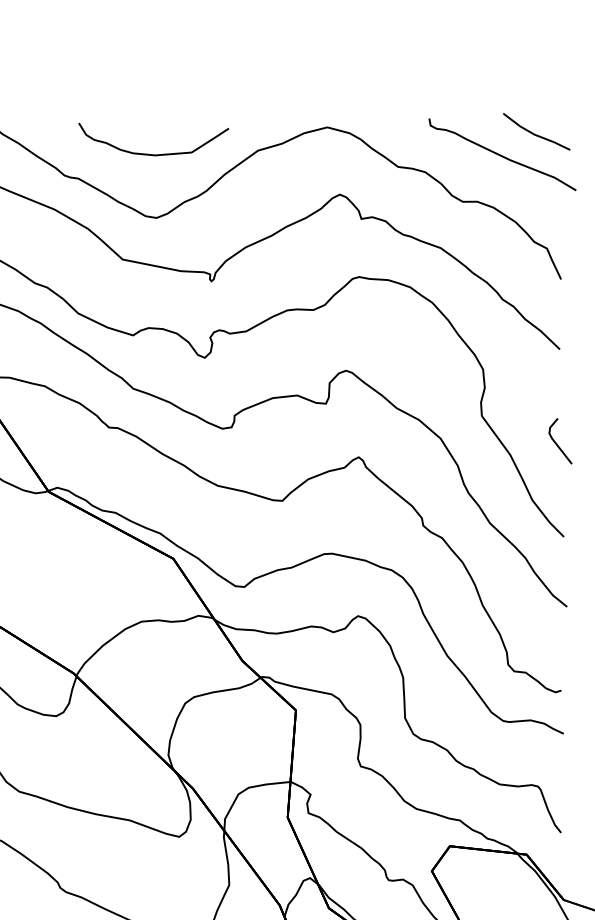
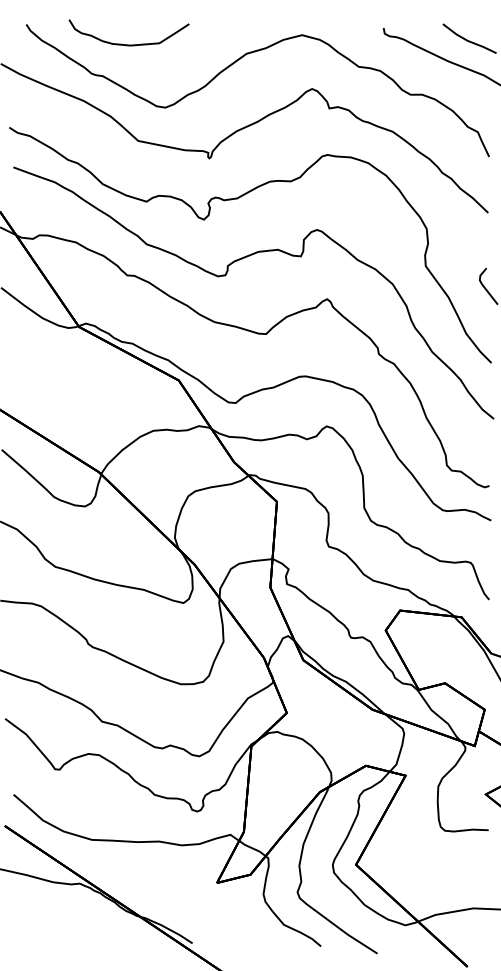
curve: (152, 154) -> (128, 44), moved

